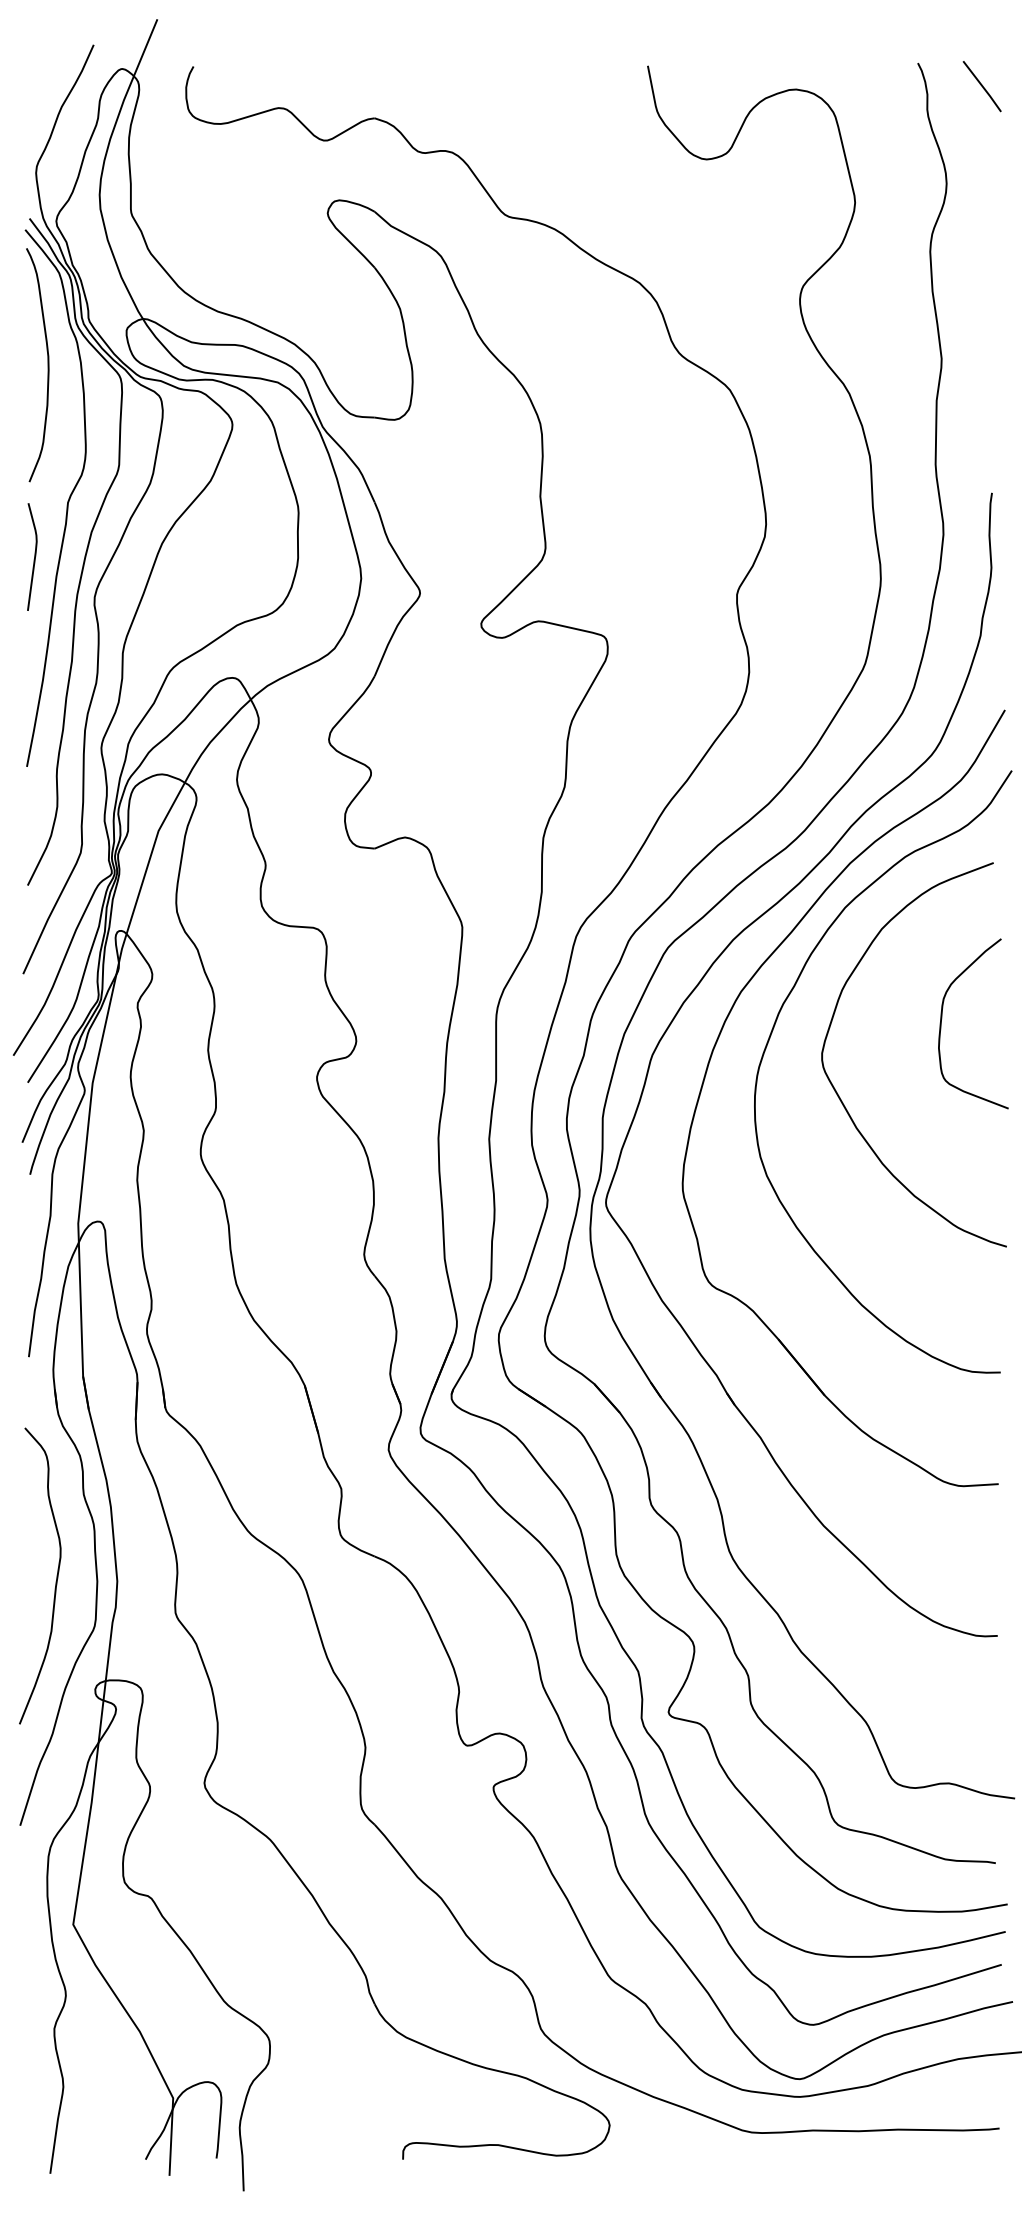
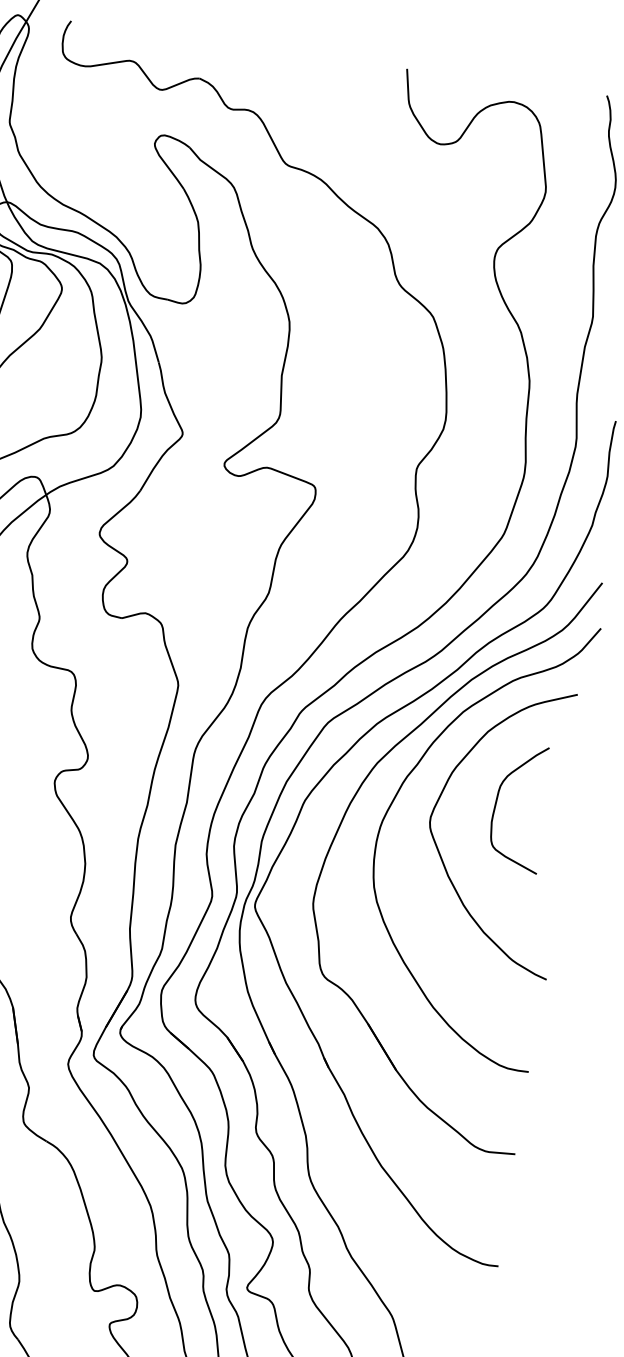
curve: (942, 1018) -> (497, 800), moved

